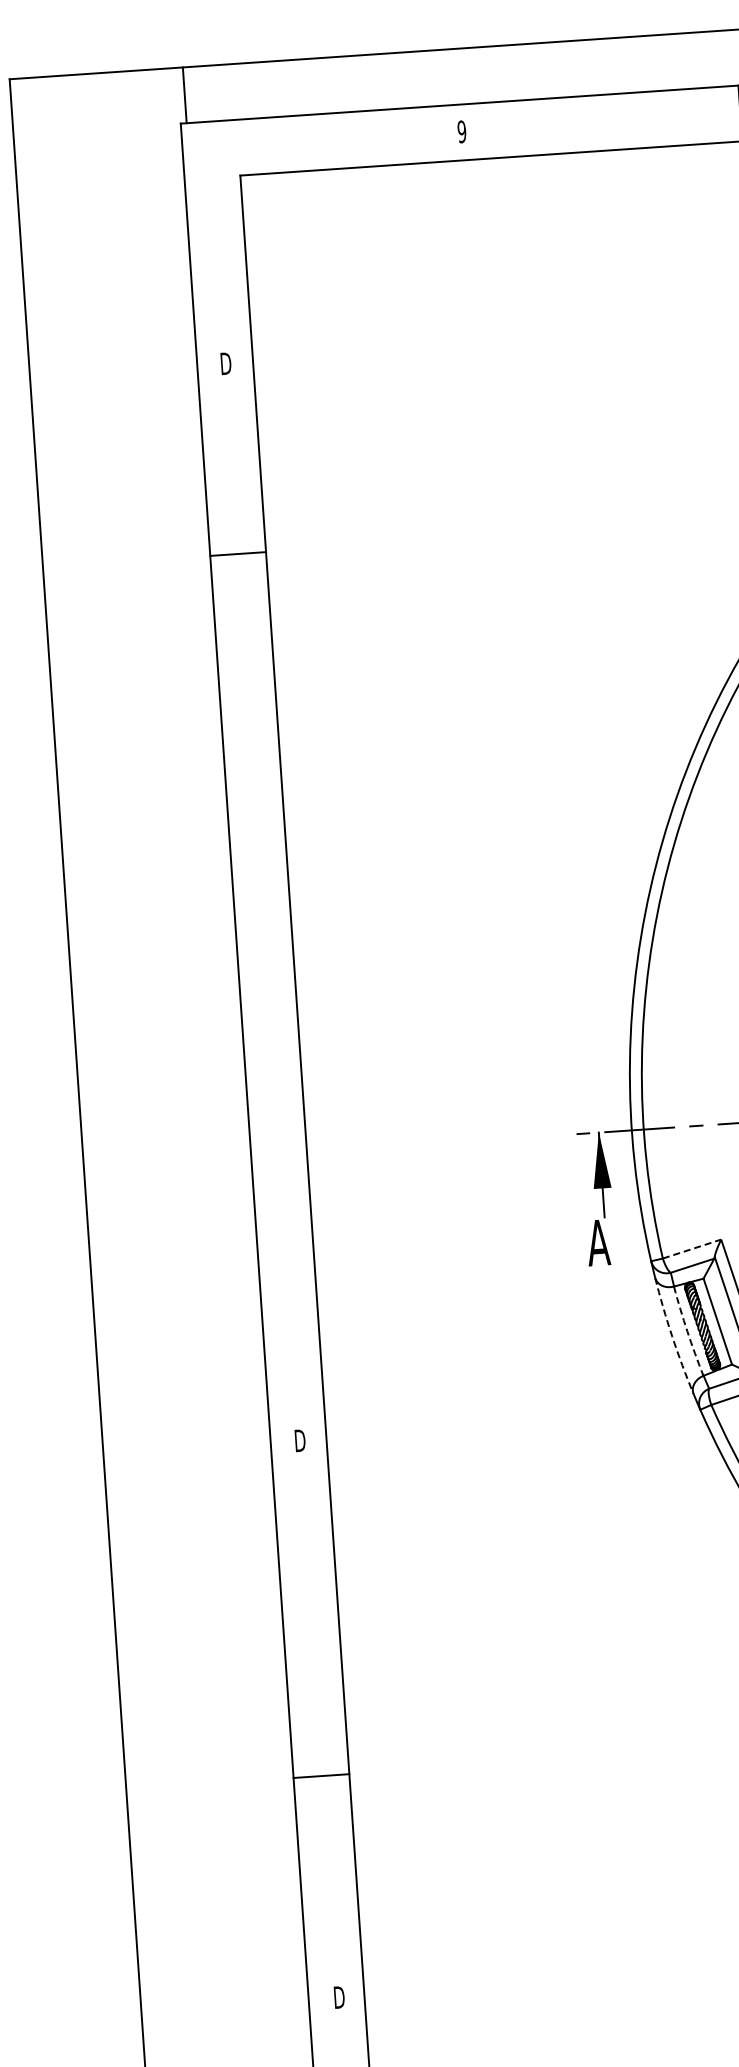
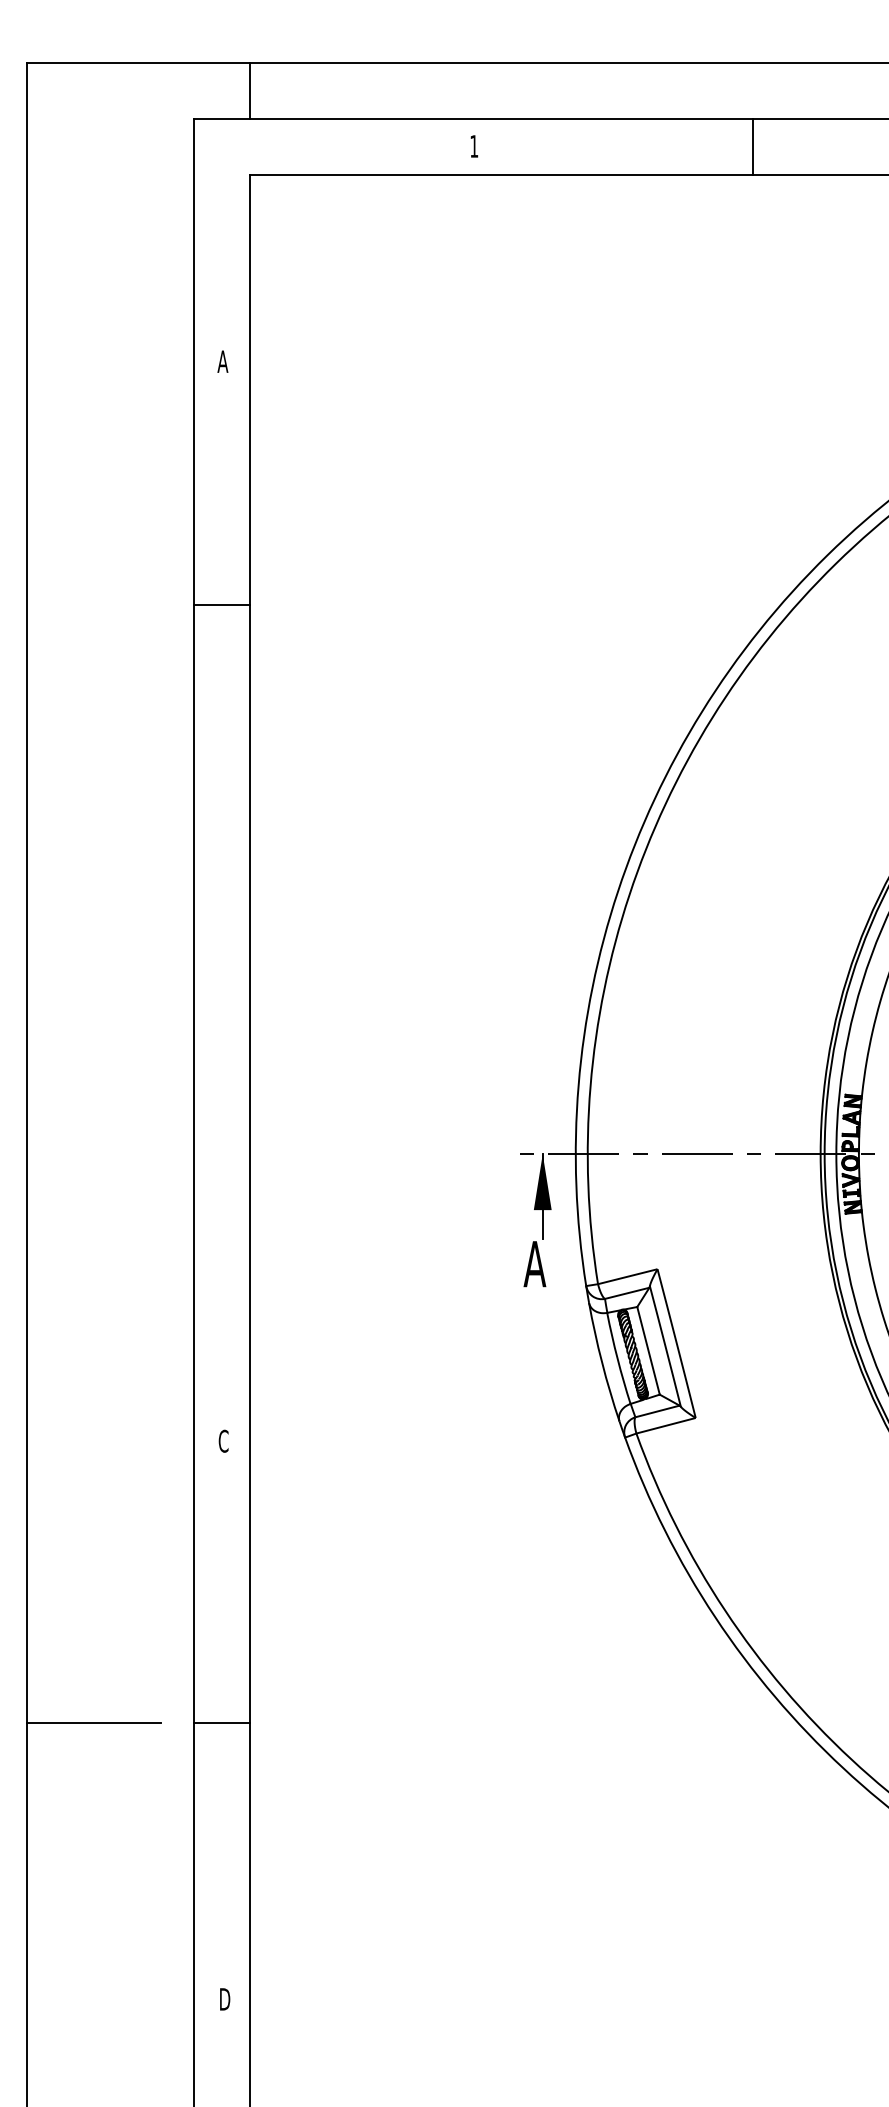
line: (185, 95) -> (250, 91), moved
text: (462, 131) -> (474, 146), 9 -> 1
text: (225, 363) -> (222, 361), D -> A
line: (238, 554) -> (222, 605), moved
line: (692, 1248) -> (628, 1276), dashed -> solid
arc: (687, 1331) -> (617, 1358), dashed -> solid
arc: (672, 1336) -> (602, 1362), dashed -> solid
text: (299, 1439) -> (223, 1440), D -> C
line: (189, 1731) -> (93, 1723), added
line: (321, 1776) -> (222, 1723), moved

